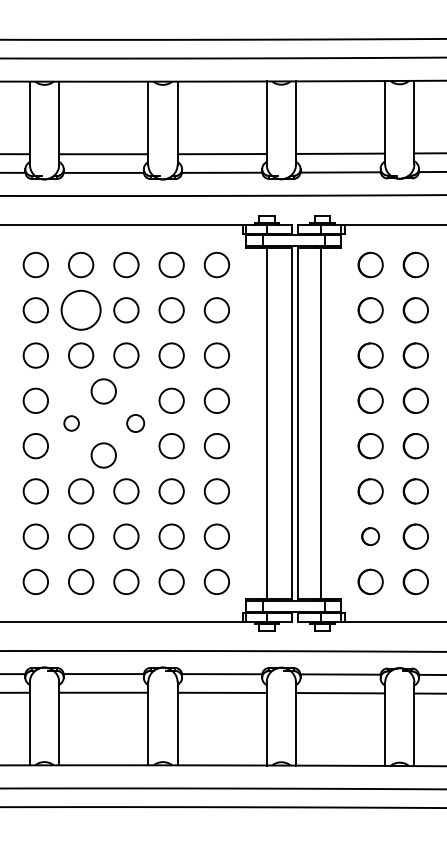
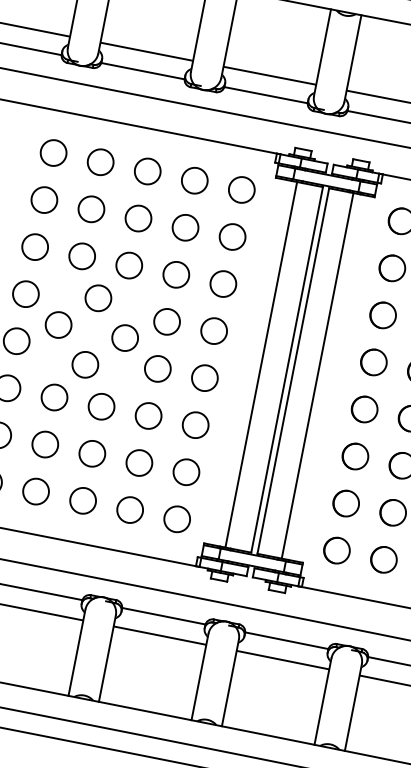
circle: (80, 310) -> (90, 209), size x0.62
circle: (71, 423) -> (58, 324), size x1.67
circle: (135, 423) -> (124, 338), size x1.43
circle: (370, 536) -> (346, 503), size x1.43

